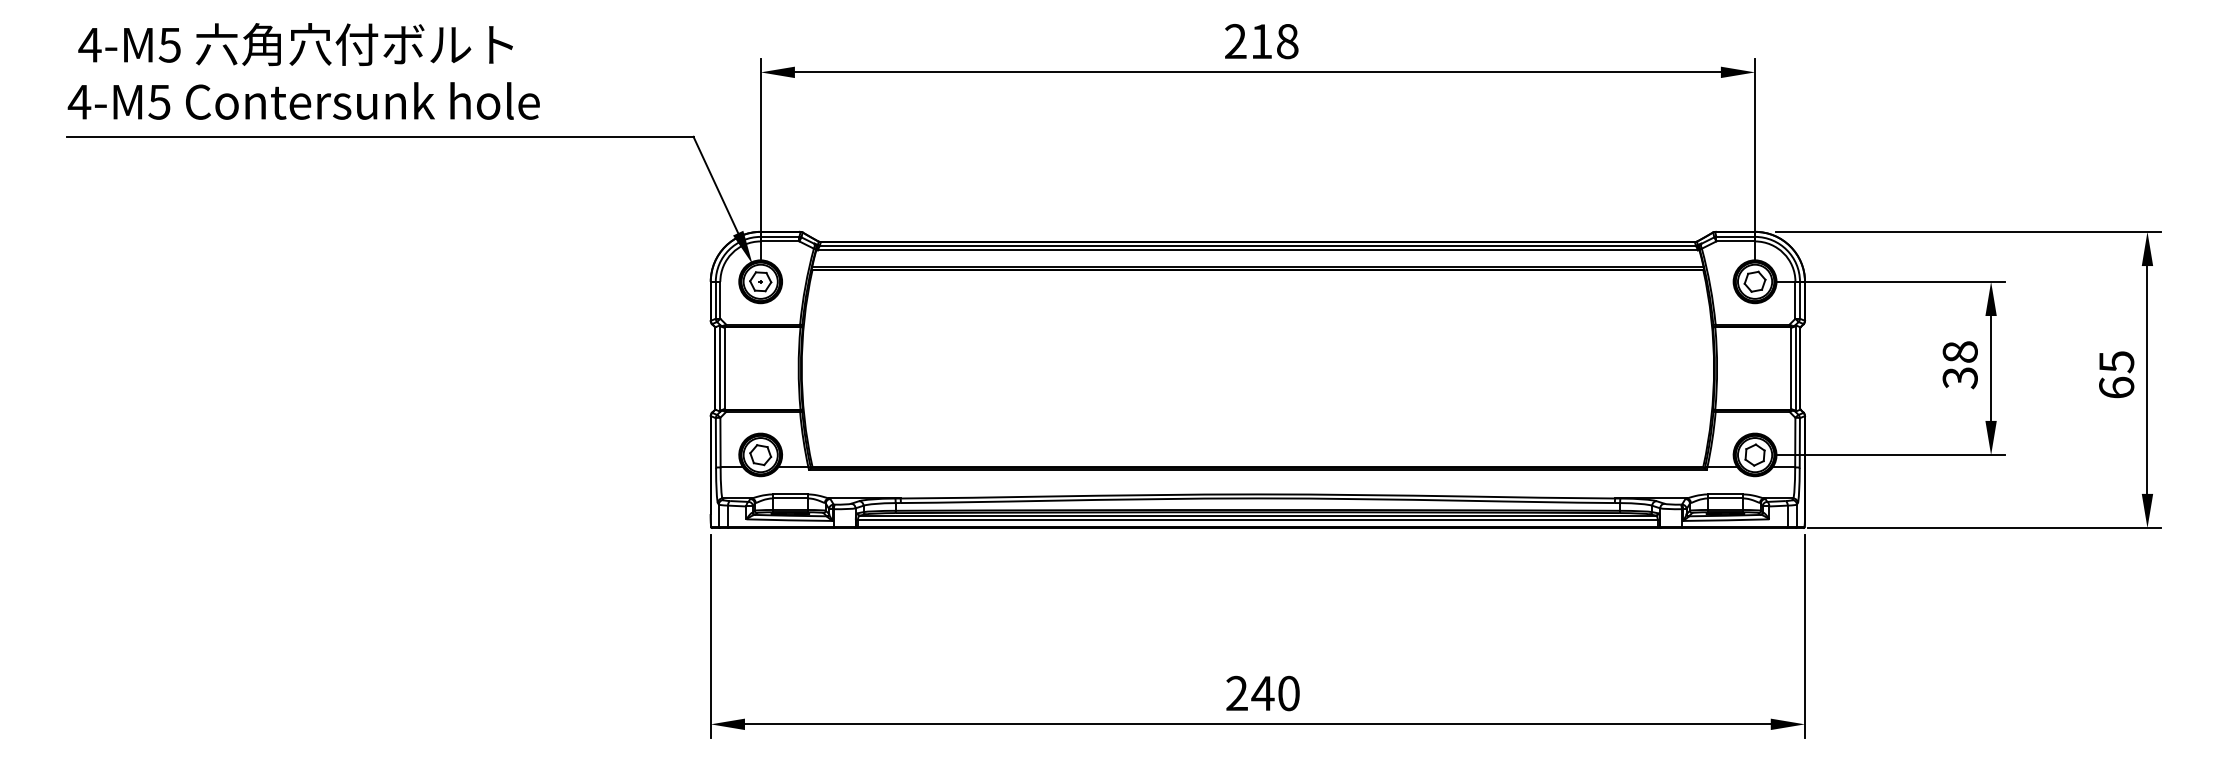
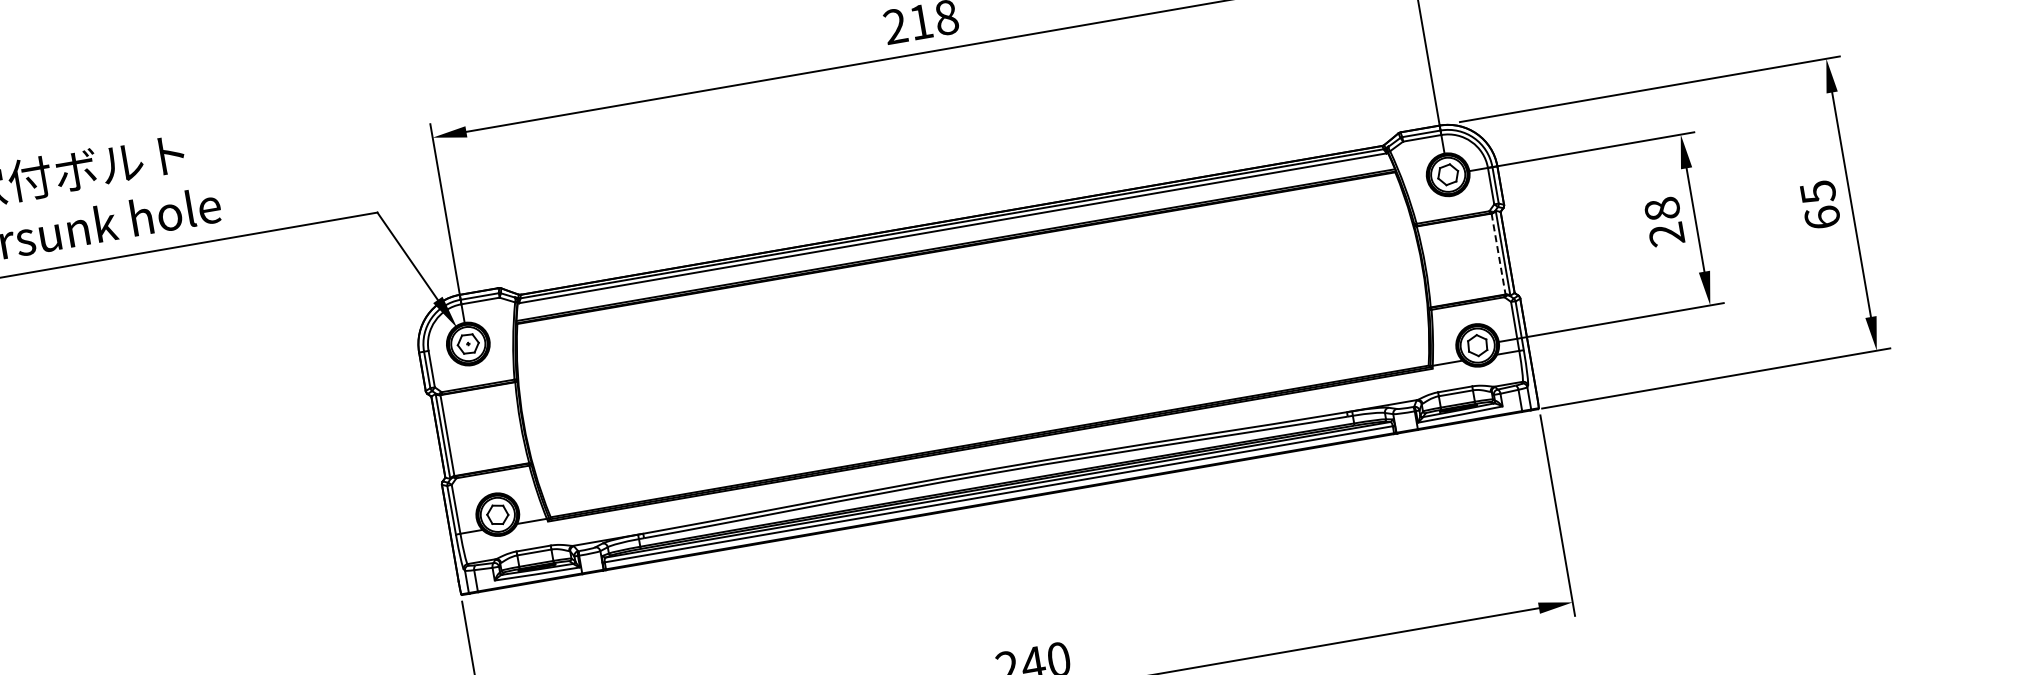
line: (1791, 368) -> (1498, 254), solid -> dashed
text: (1959, 378) -> (1666, 235), 38 -> 28

